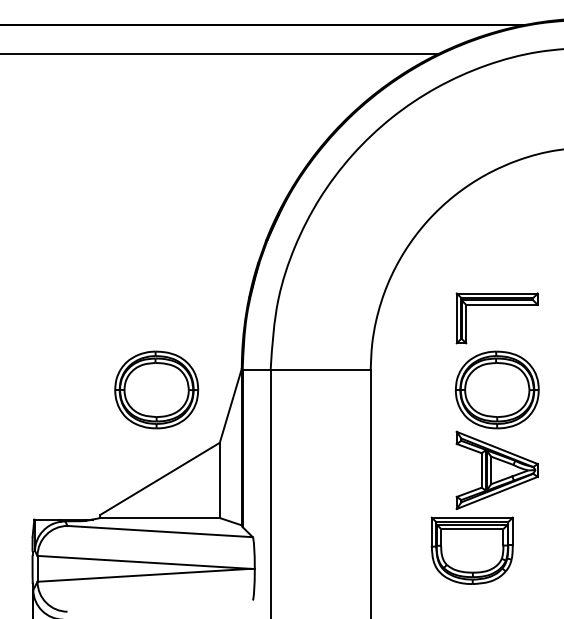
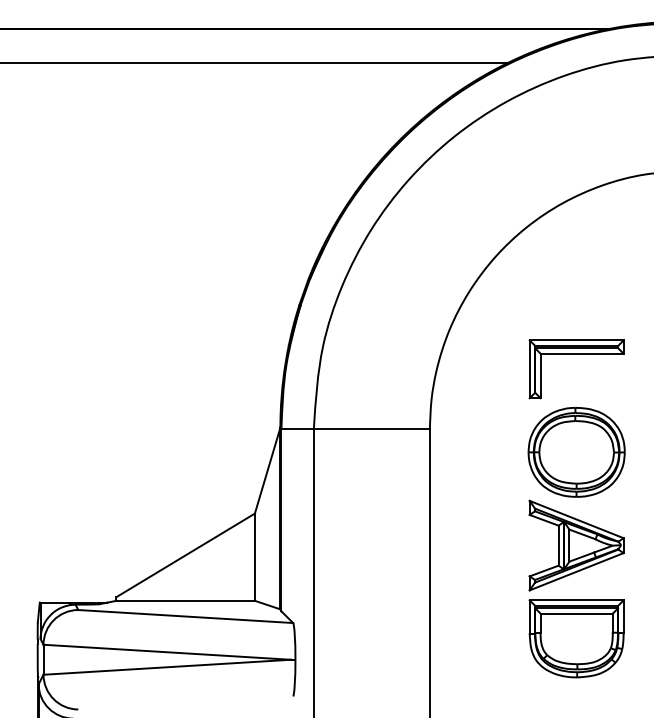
part: (156, 390) -> (181, 452), removed
part: (472, 550) -> (576, 638), moved

